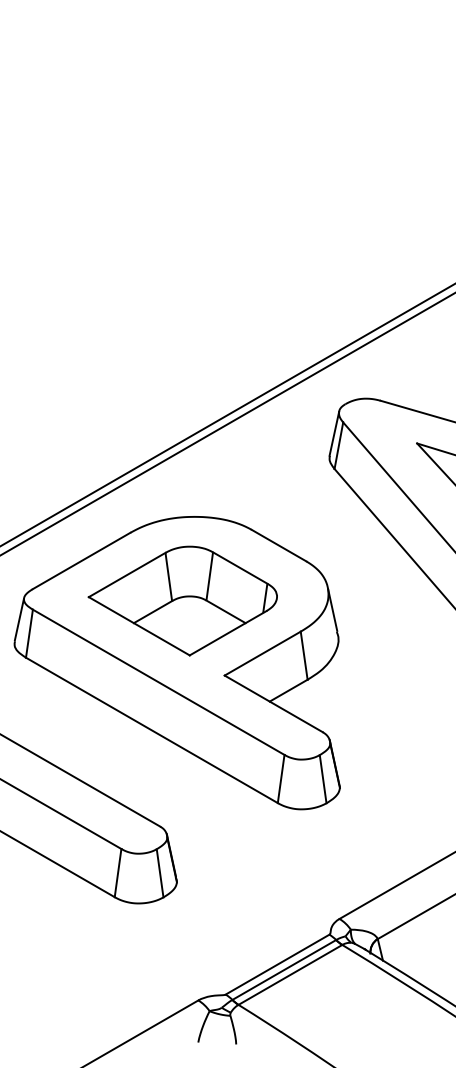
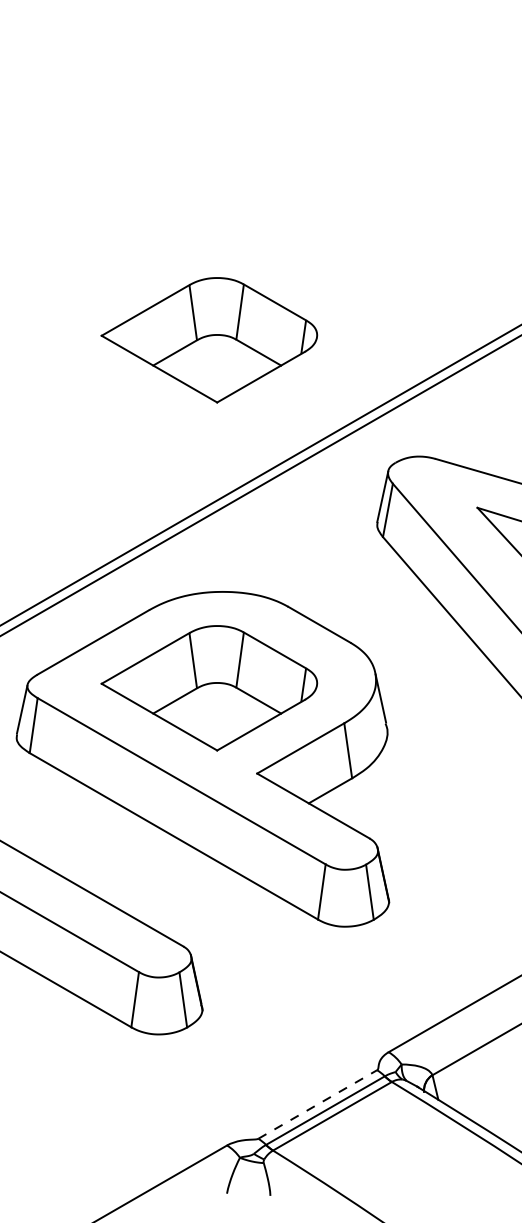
part: (183, 297) -> (209, 340), added
line: (277, 964) -> (317, 1104), solid -> dashed

